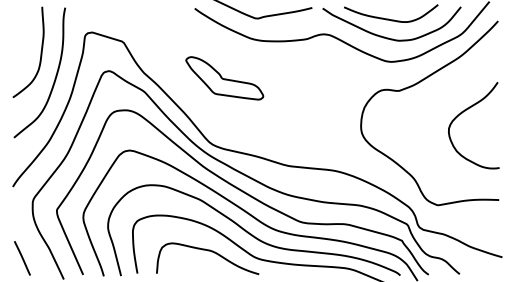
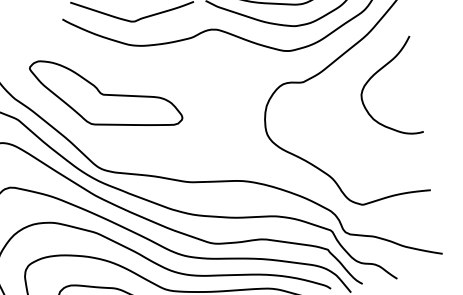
part: (224, 78) -> (105, 93), size x1.67
curve: (465, 111) -> (377, 73), moved

